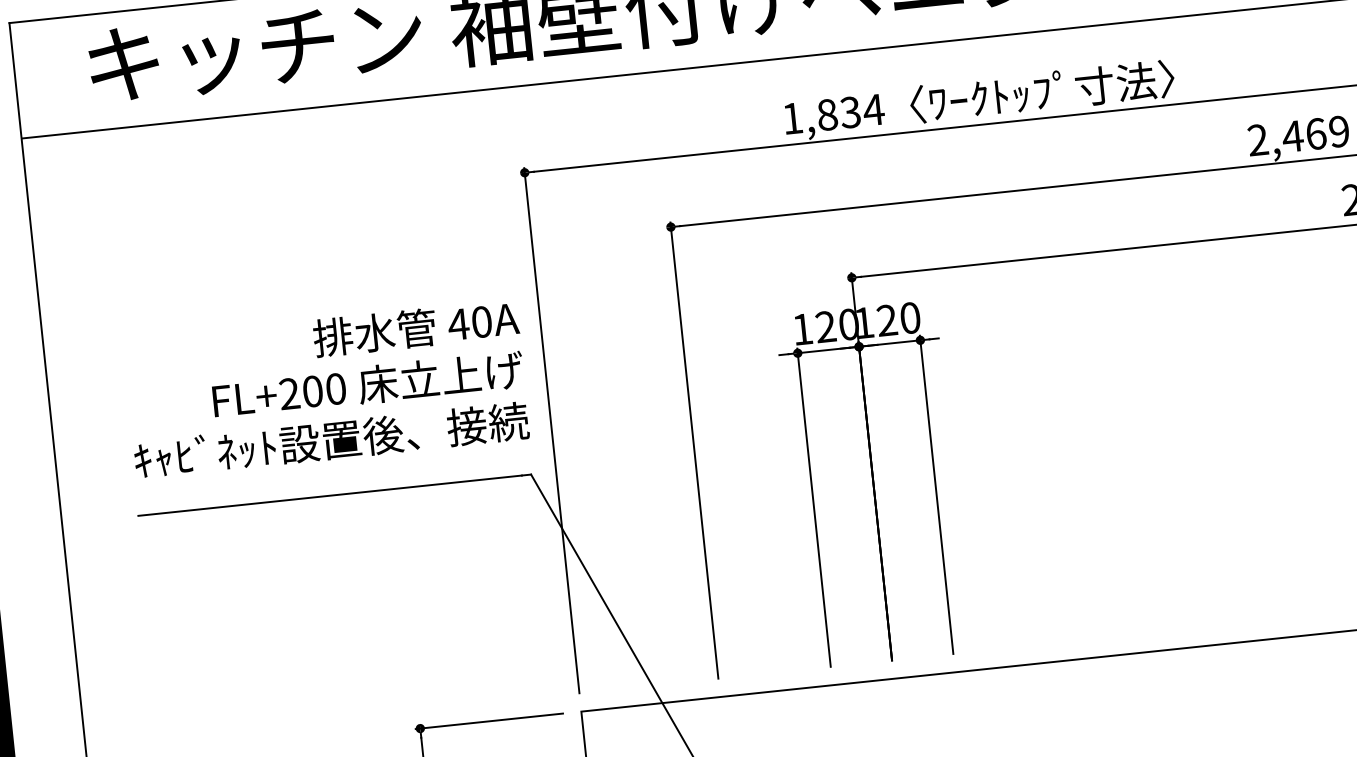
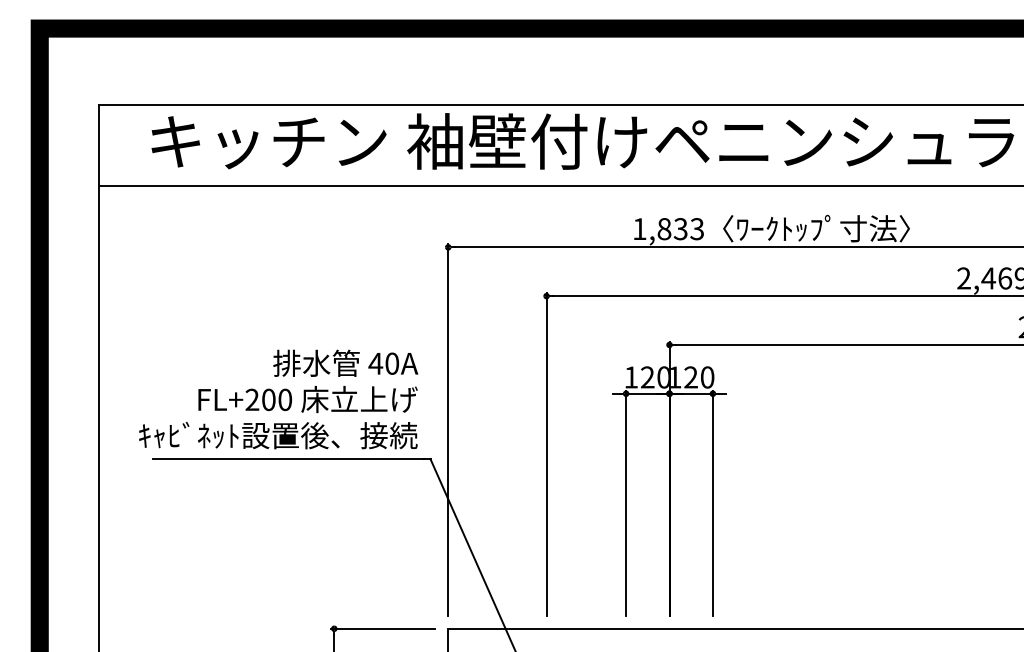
text: (872, 110) -> (696, 229), 1,834 -> 1,833
text: (326, 389) -> (278, 399), moved

